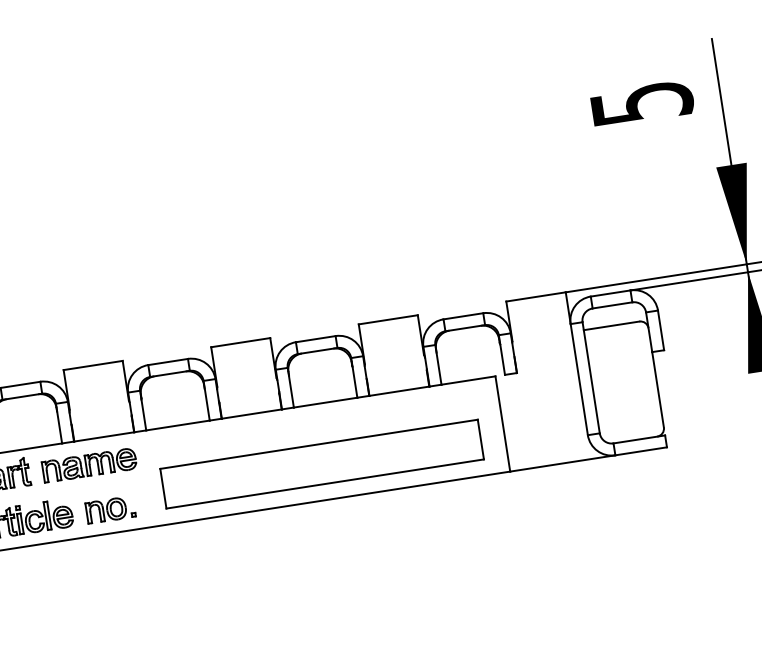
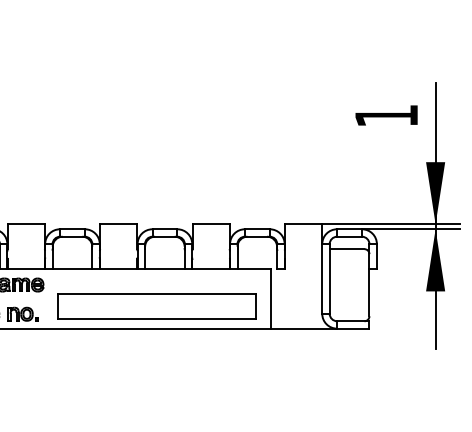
text: (641, 104) -> (386, 116), 5 -> 1

